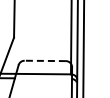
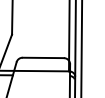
line: (45, 60) -> (43, 57), dashed -> solid

